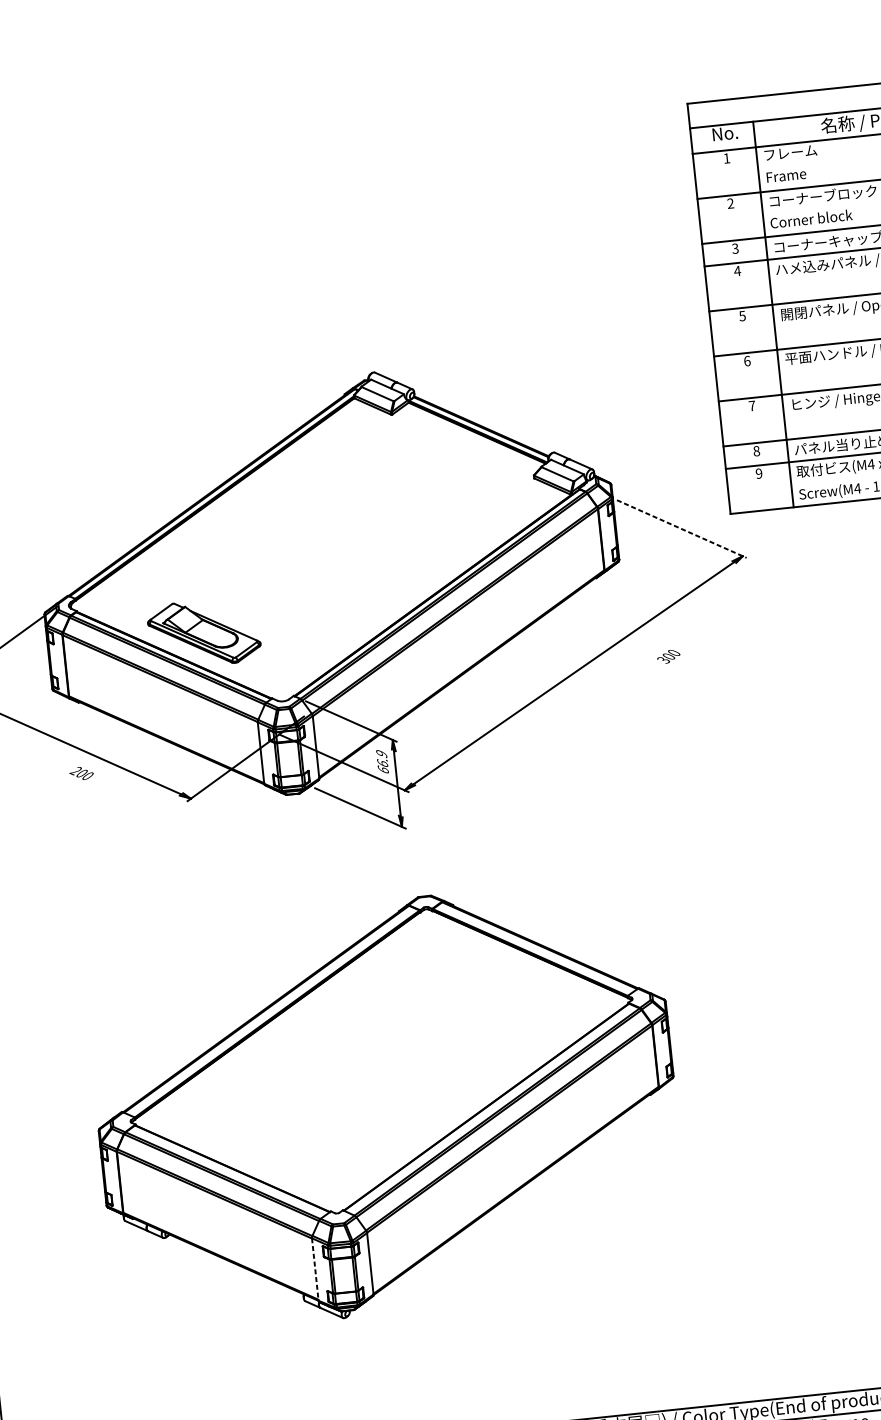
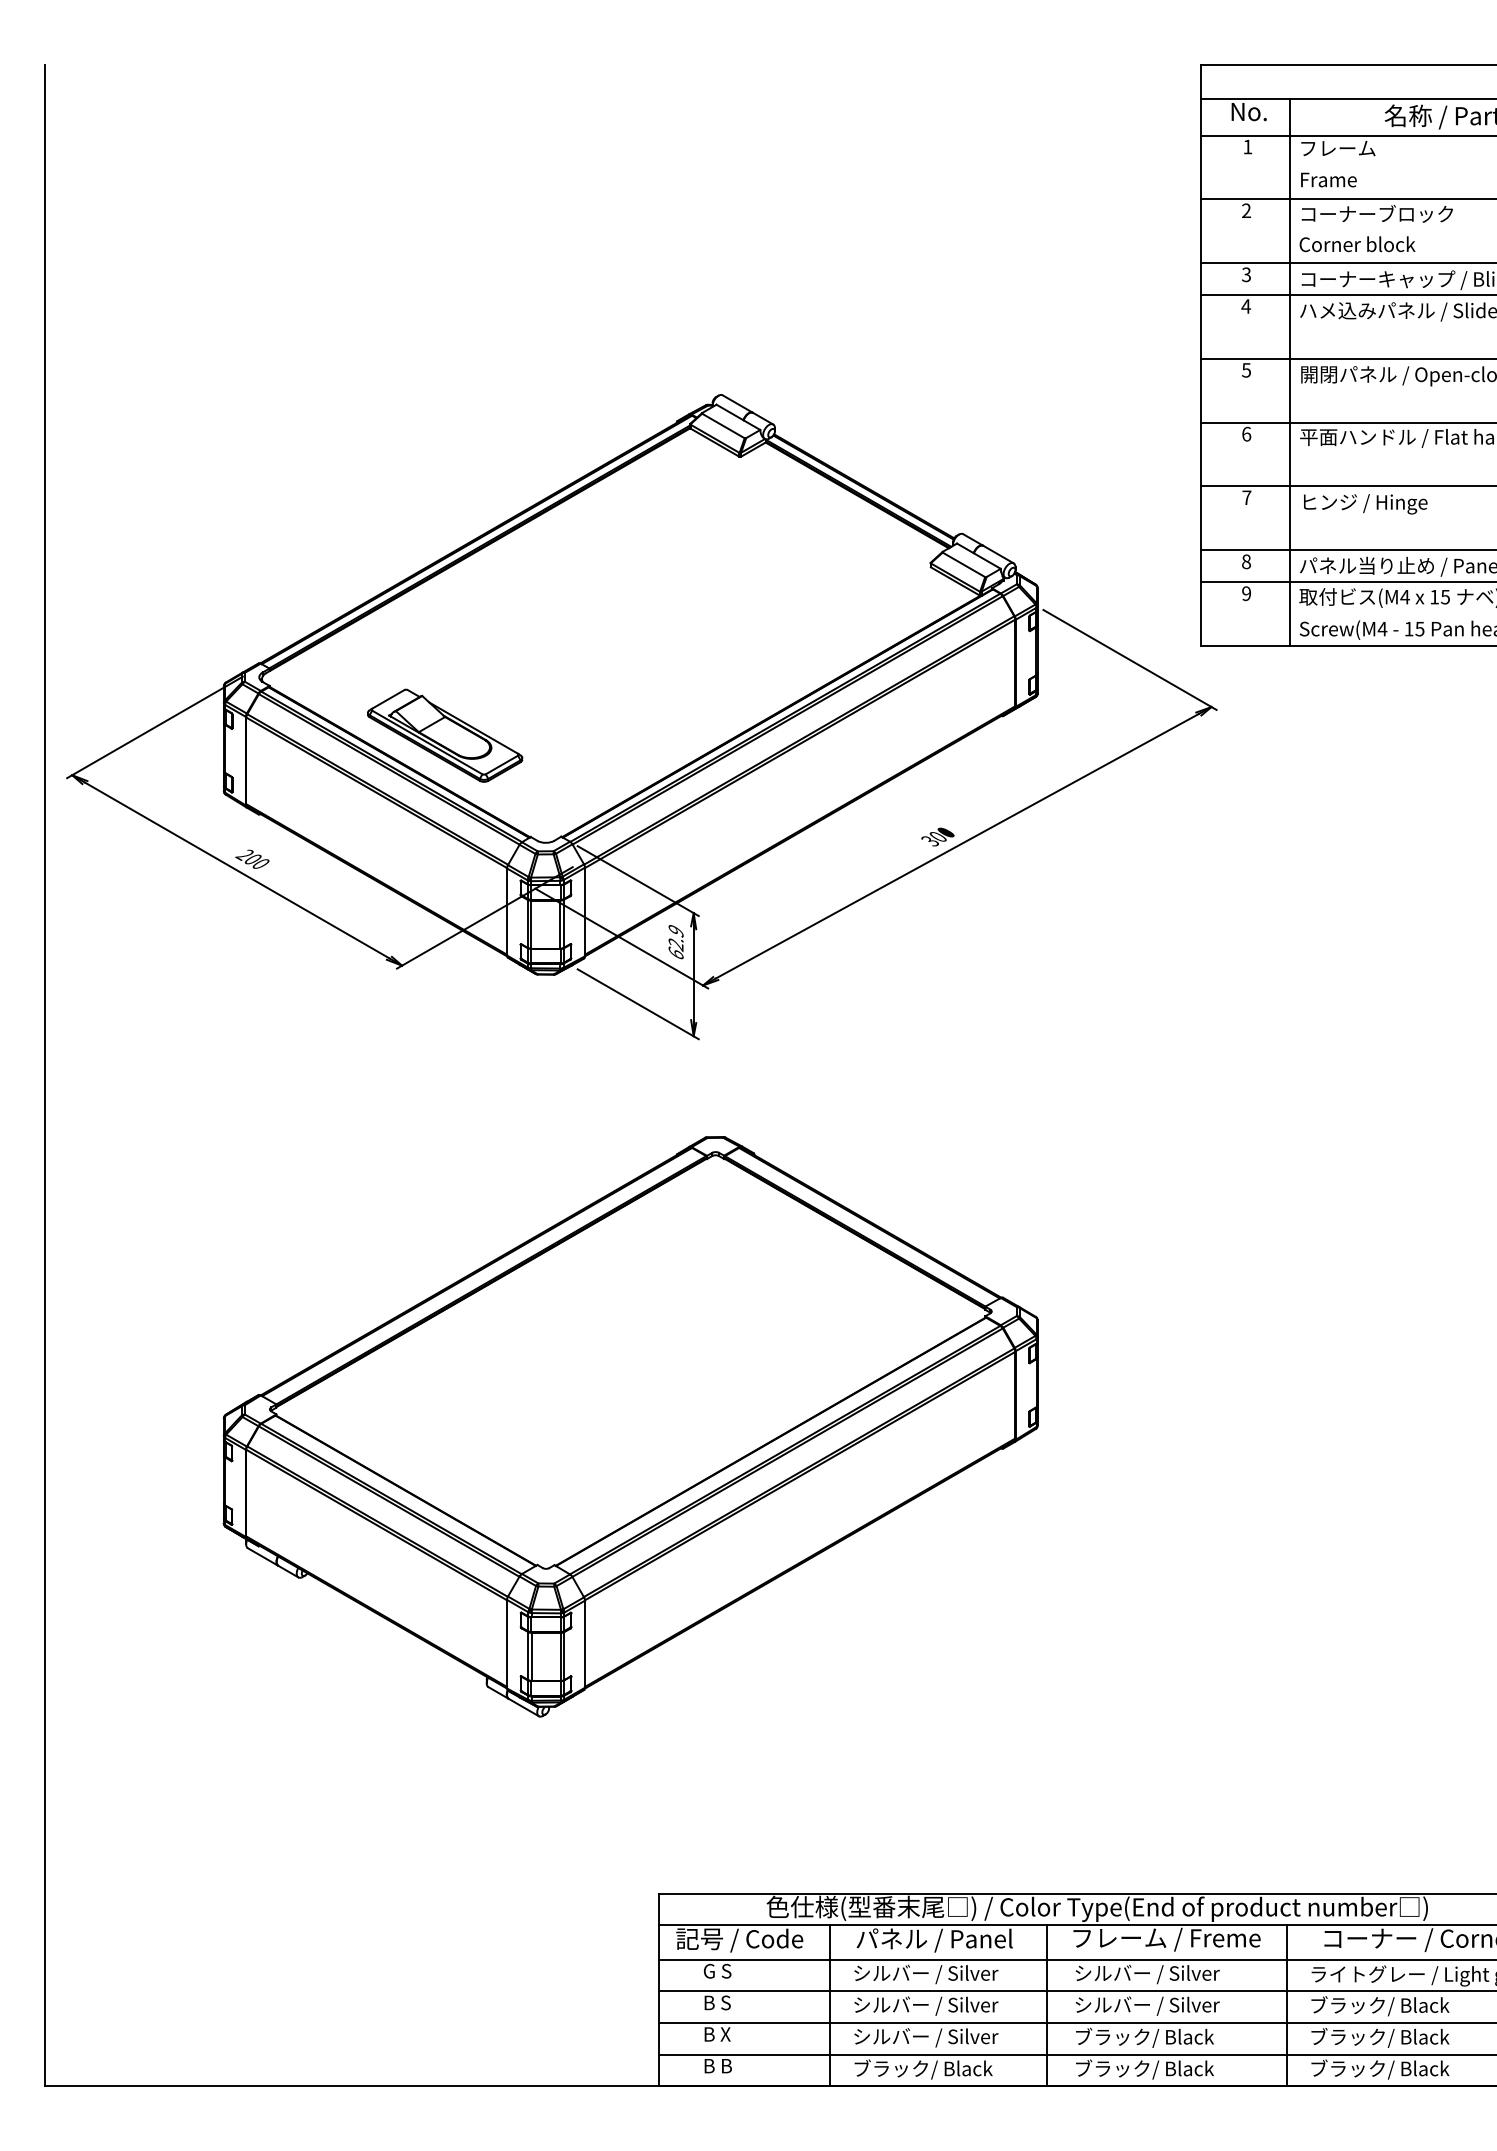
line: (682, 528) -> (1130, 659), dashed -> solid
text: (668, 656) -> (937, 836), moved
text: (382, 763) -> (675, 944), 66.9 -> 62.9
text: (81, 772) -> (252, 858), moved
line: (315, 1269) -> (507, 1644), dashed -> solid

